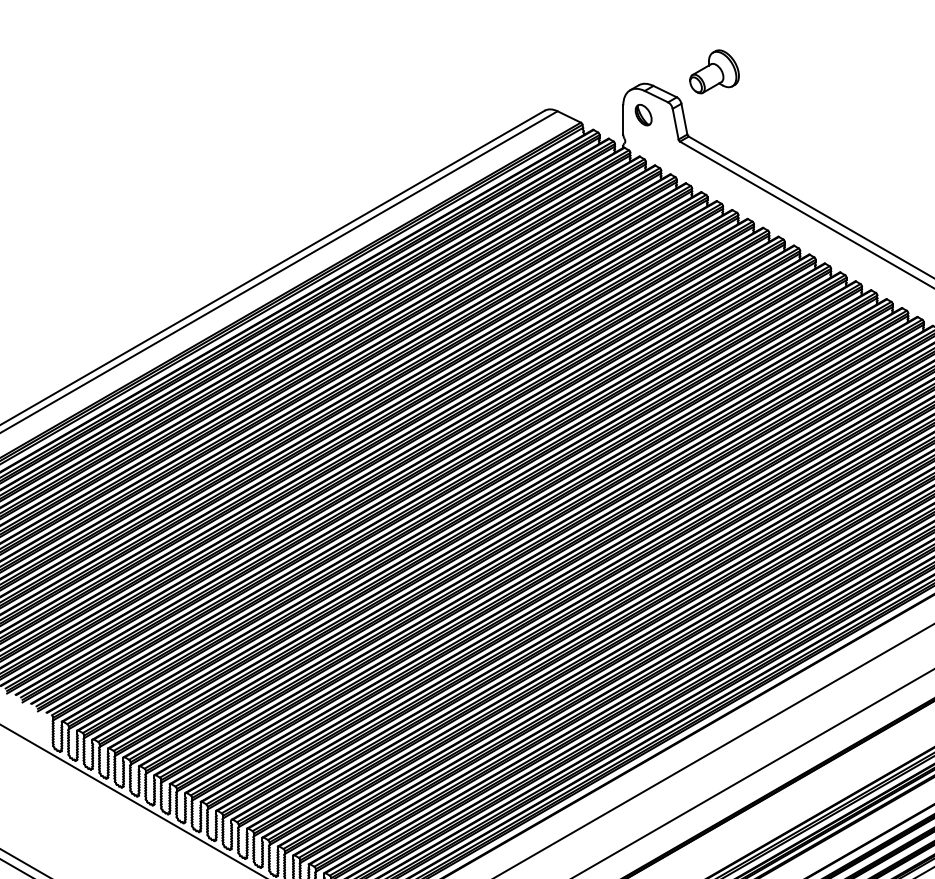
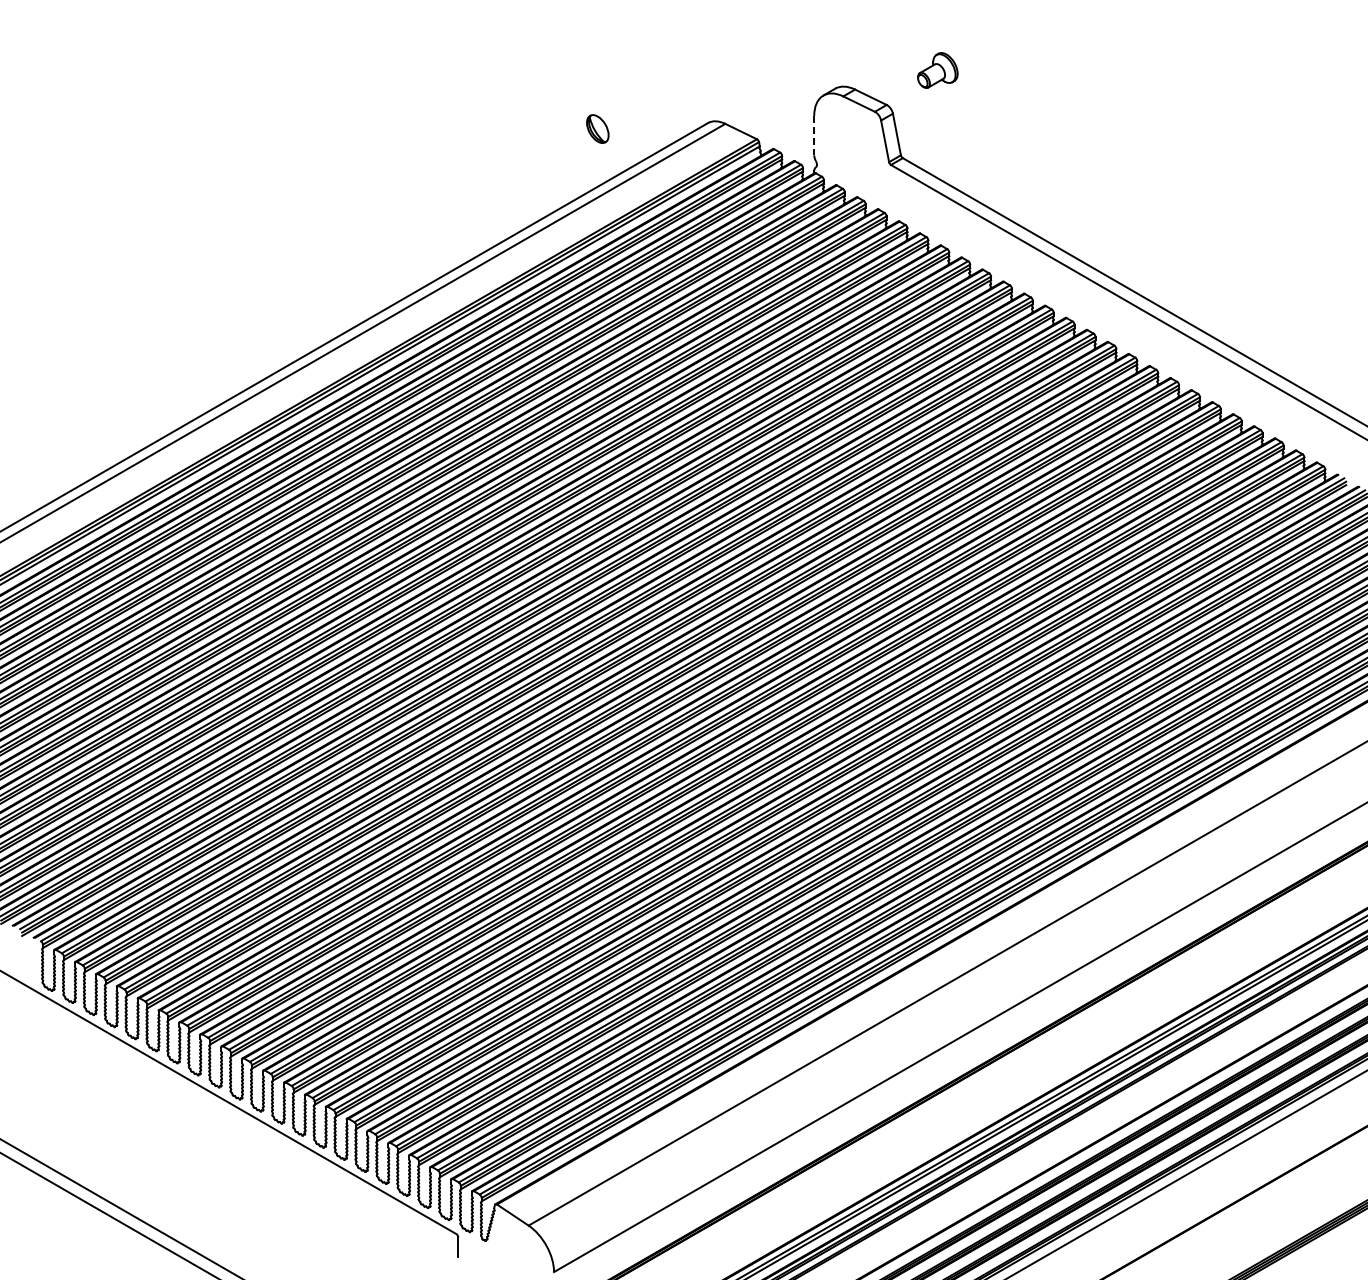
part: (714, 71) -> (937, 70), size x0.6
part: (643, 114) -> (597, 128), moved
line: (623, 119) -> (814, 135), solid -> dashed

